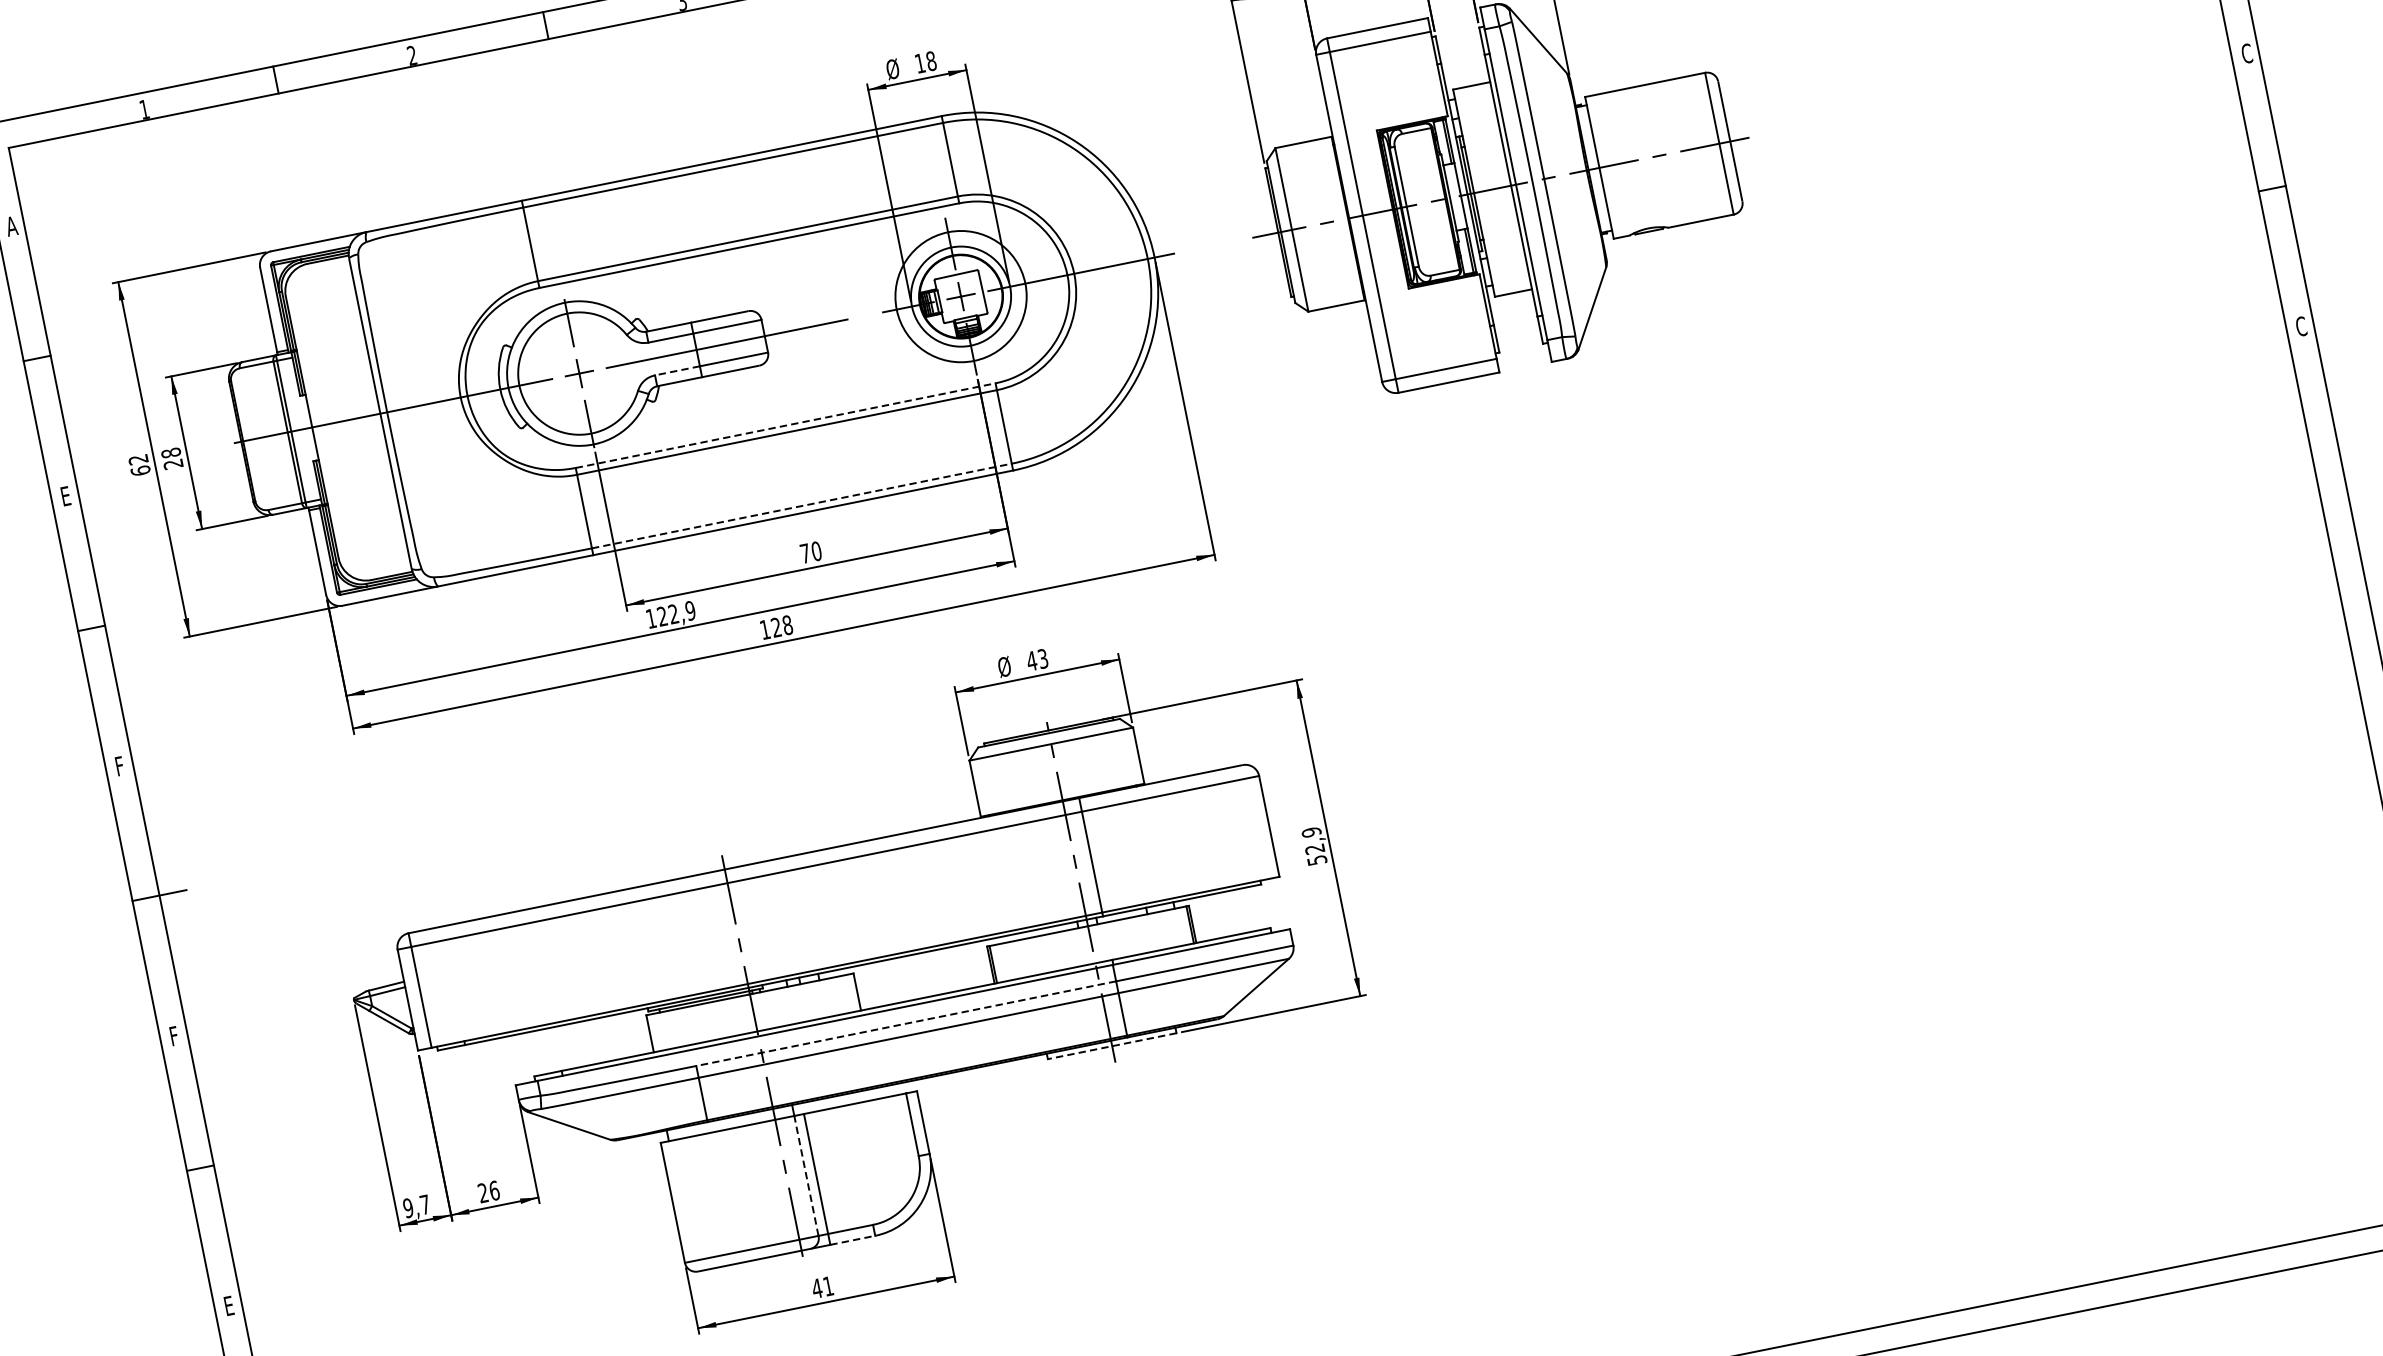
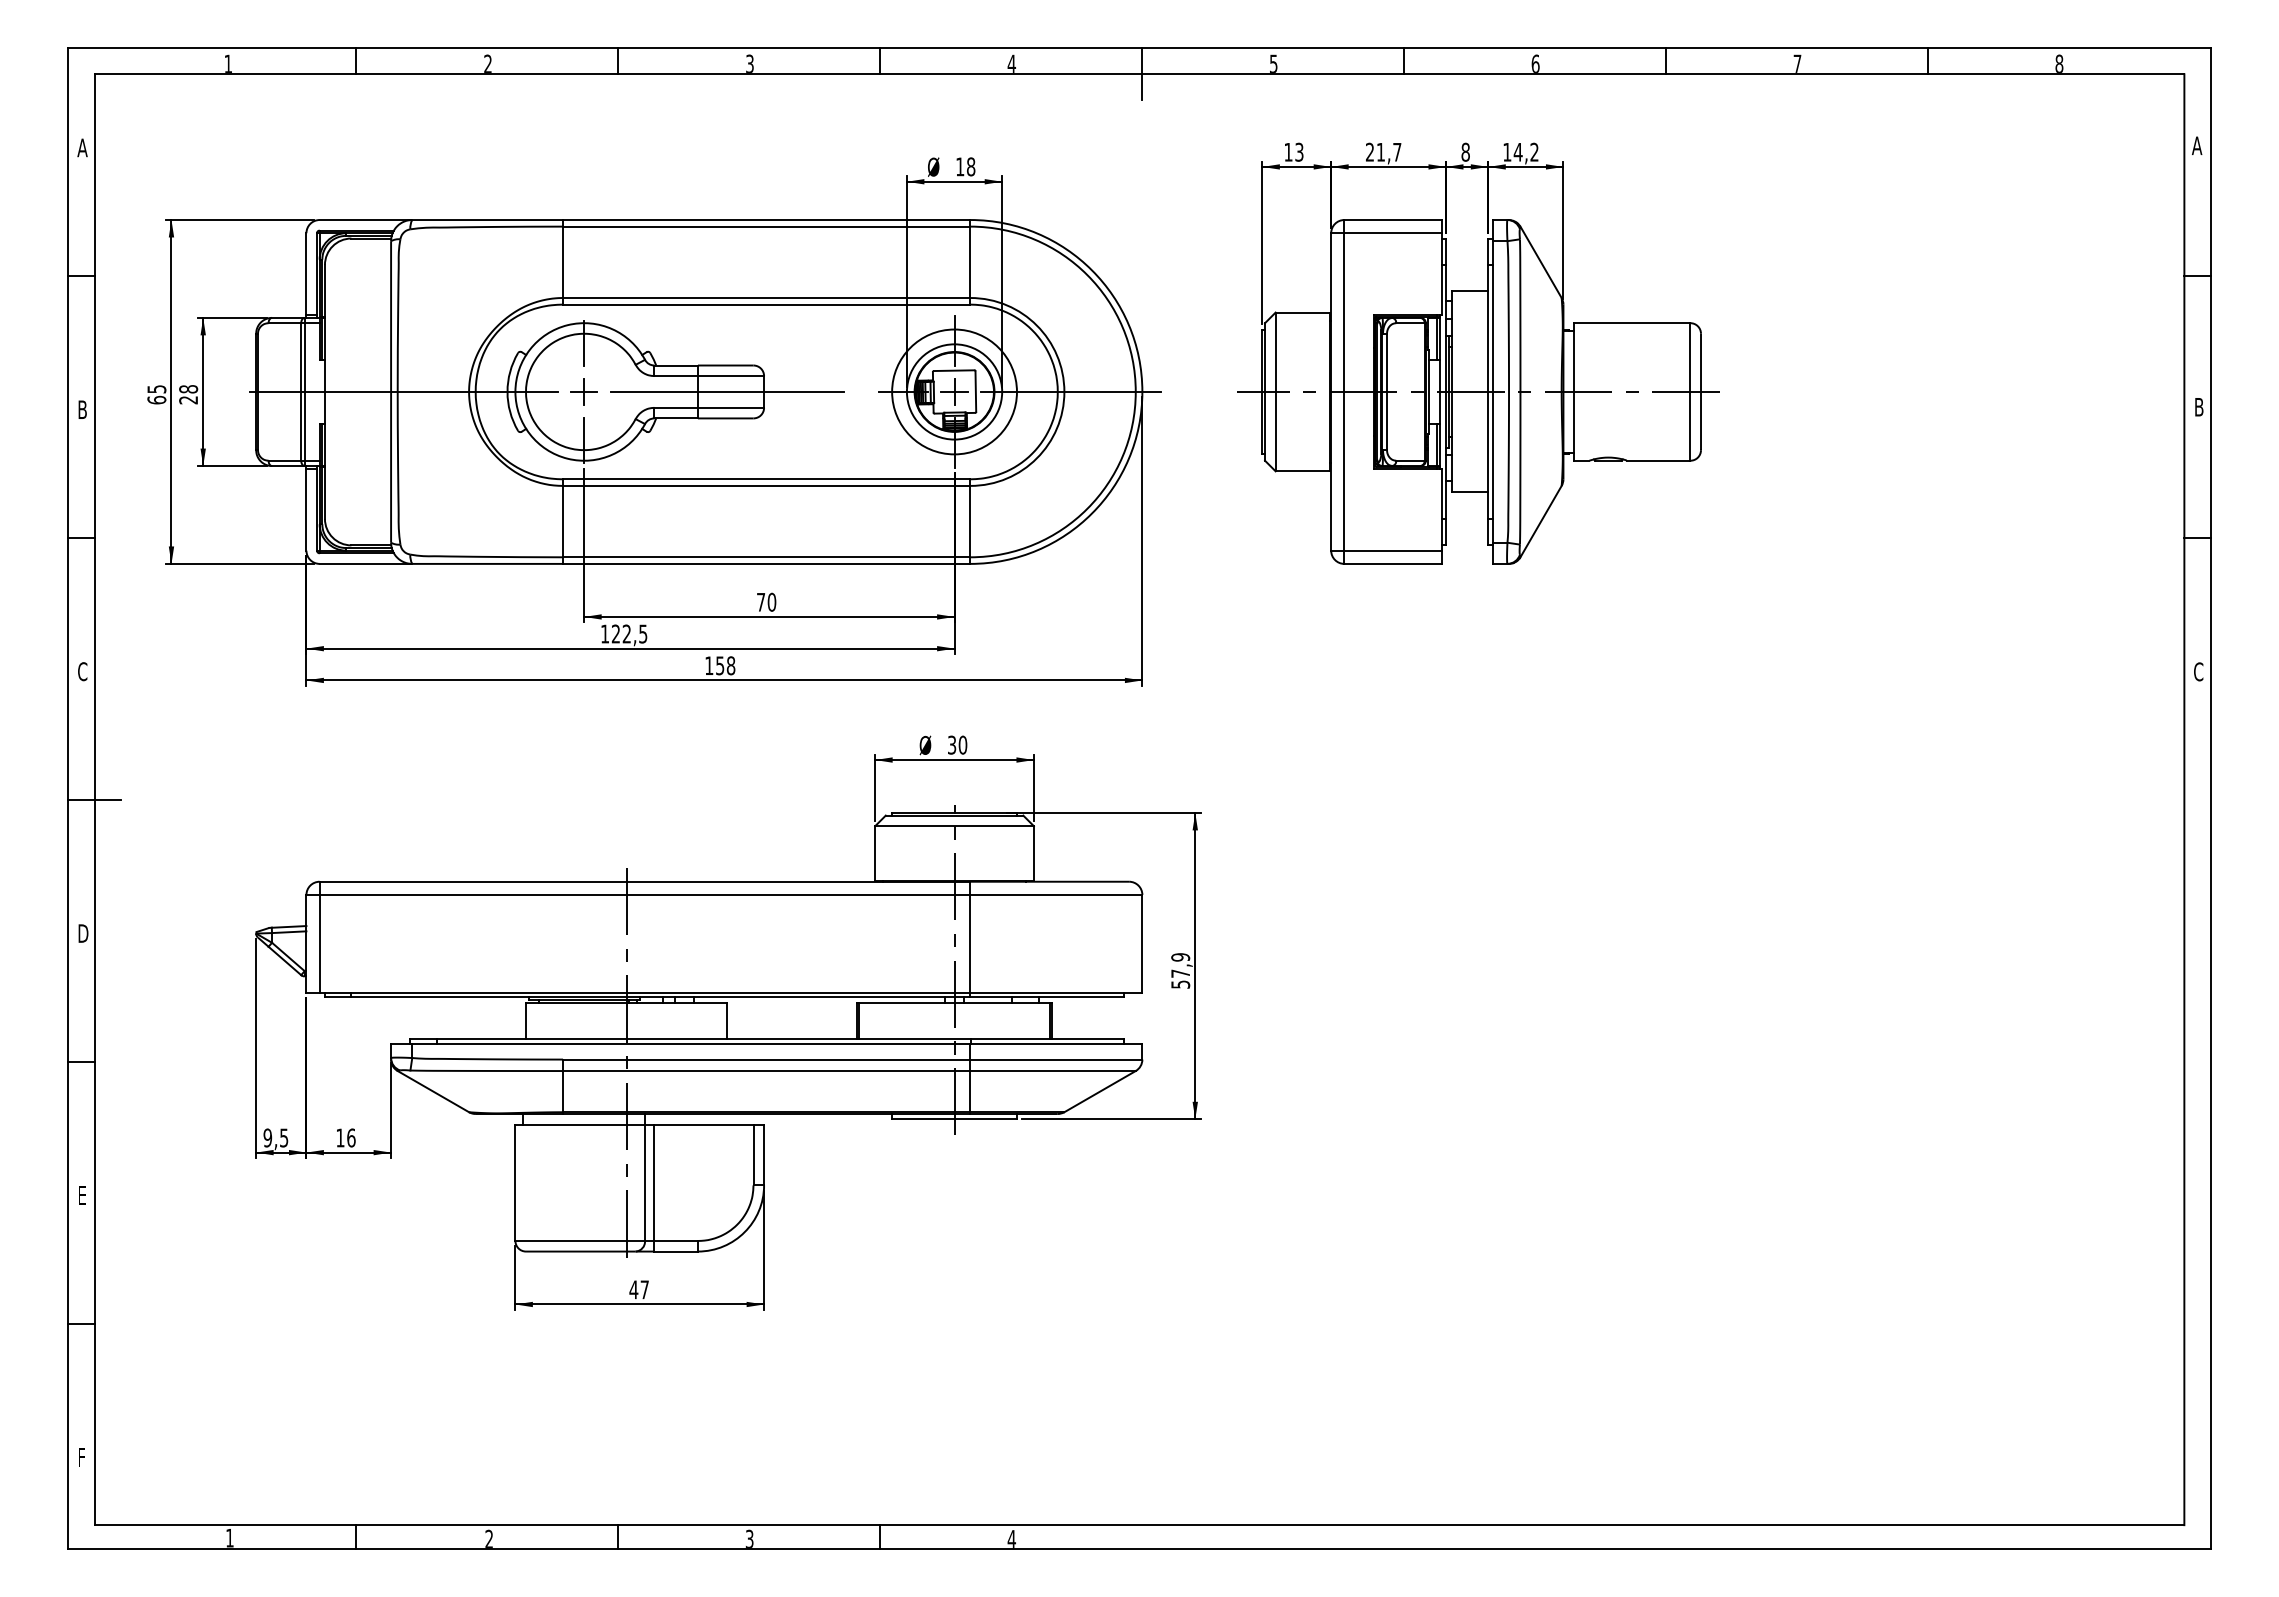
text: (2246, 53) -> (2198, 406), C -> B
line: (677, 370) -> (676, 407), dashed -> solid
line: (785, 425) -> (766, 479), dashed -> solid
text: (138, 459) -> (156, 389), 62 -> 65
text: (66, 495) -> (82, 409), E -> B
line: (801, 506) -> (766, 557), dashed -> solid
text: (690, 610) -> (643, 633), 122,9 -> 122,5
text: (776, 627) -> (720, 665), 128 -> 158
text: (1037, 659) -> (957, 744), 43 -> 30
text: (120, 765) -> (82, 671), F -> C
text: (1314, 848) -> (1180, 973), 52,9 -> 57,9
line: (905, 1023) -> (766, 1059), dashed -> solid
text: (175, 1035) -> (83, 933), F -> D
line: (1112, 1046) -> (954, 1119), dashed -> solid
line: (806, 1175) -> (645, 1182), dashed -> solid
text: (483, 1192) -> (340, 1137), 26 -> 16
text: (425, 1204) -> (284, 1137), 9,7 -> 9,5
line: (853, 1240) -> (676, 1251), dashed -> solid
text: (828, 1286) -> (644, 1289), 41 -> 47

